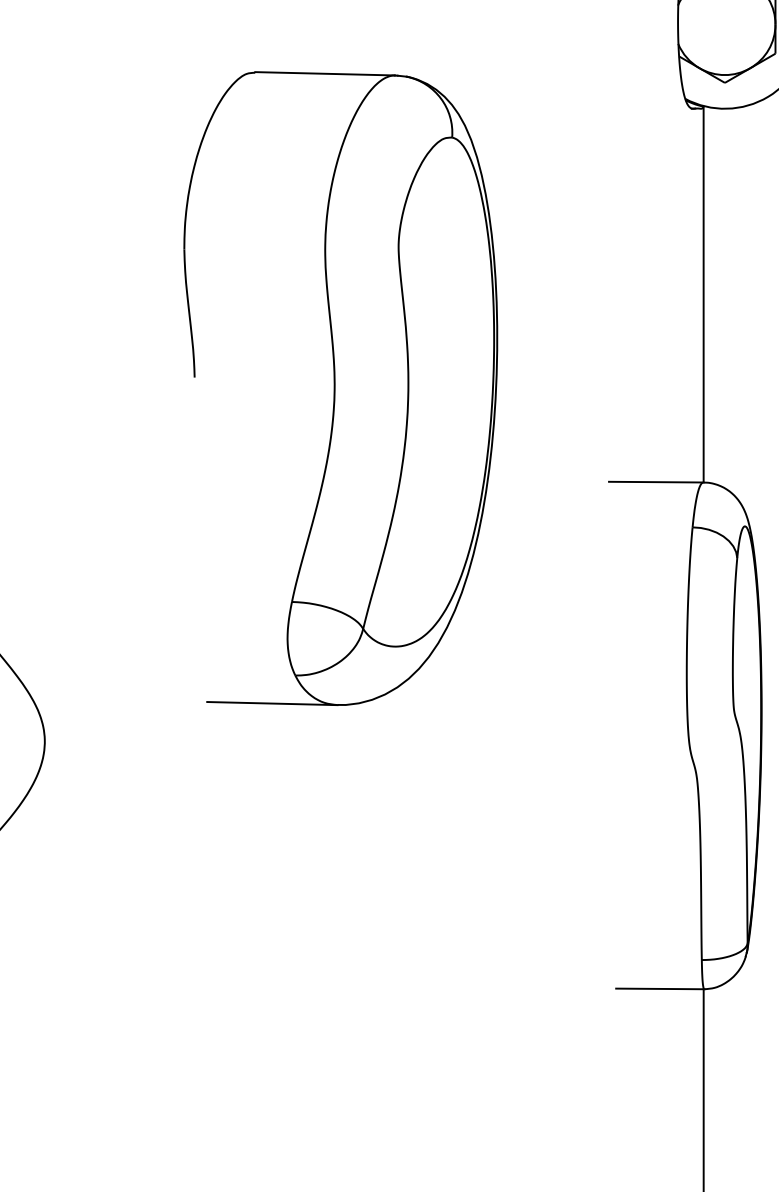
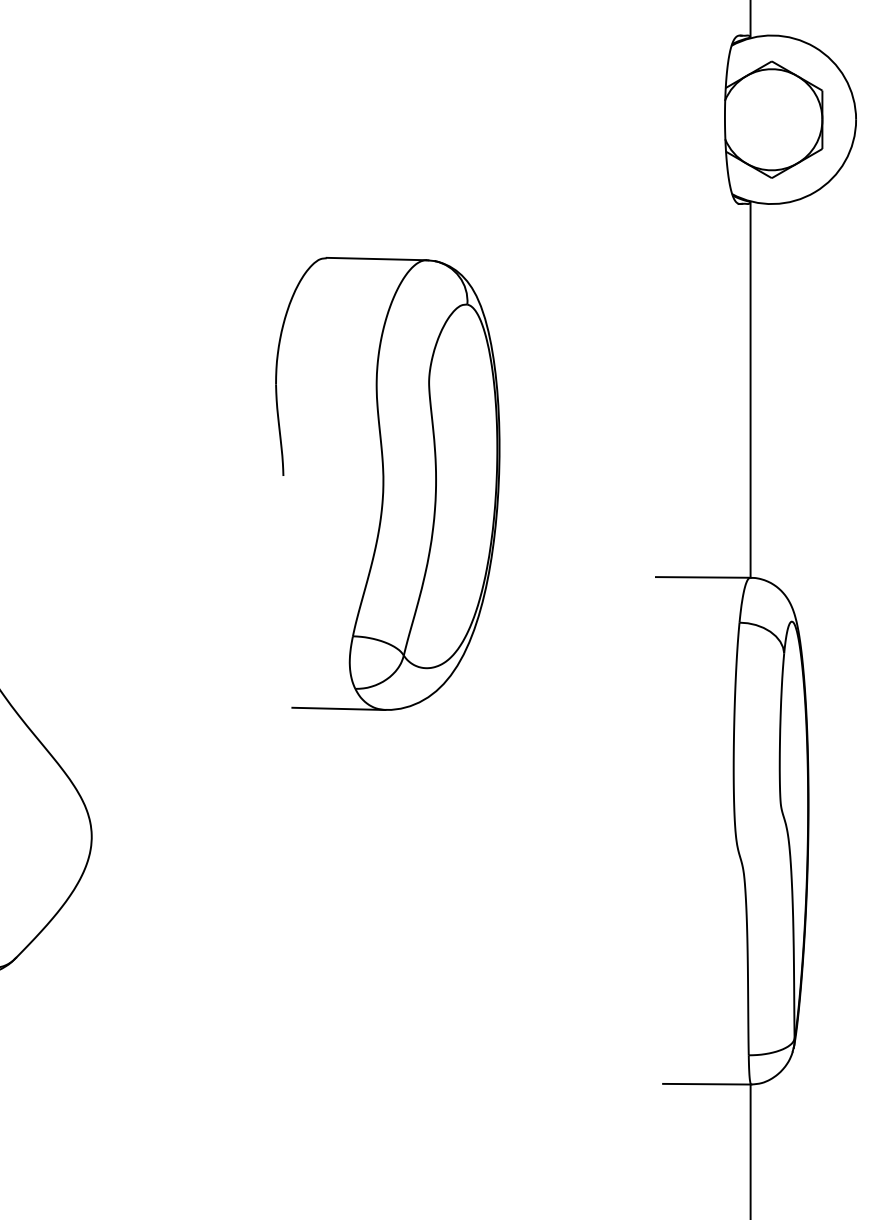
part: (340, 388) -> (387, 483), size x0.71

